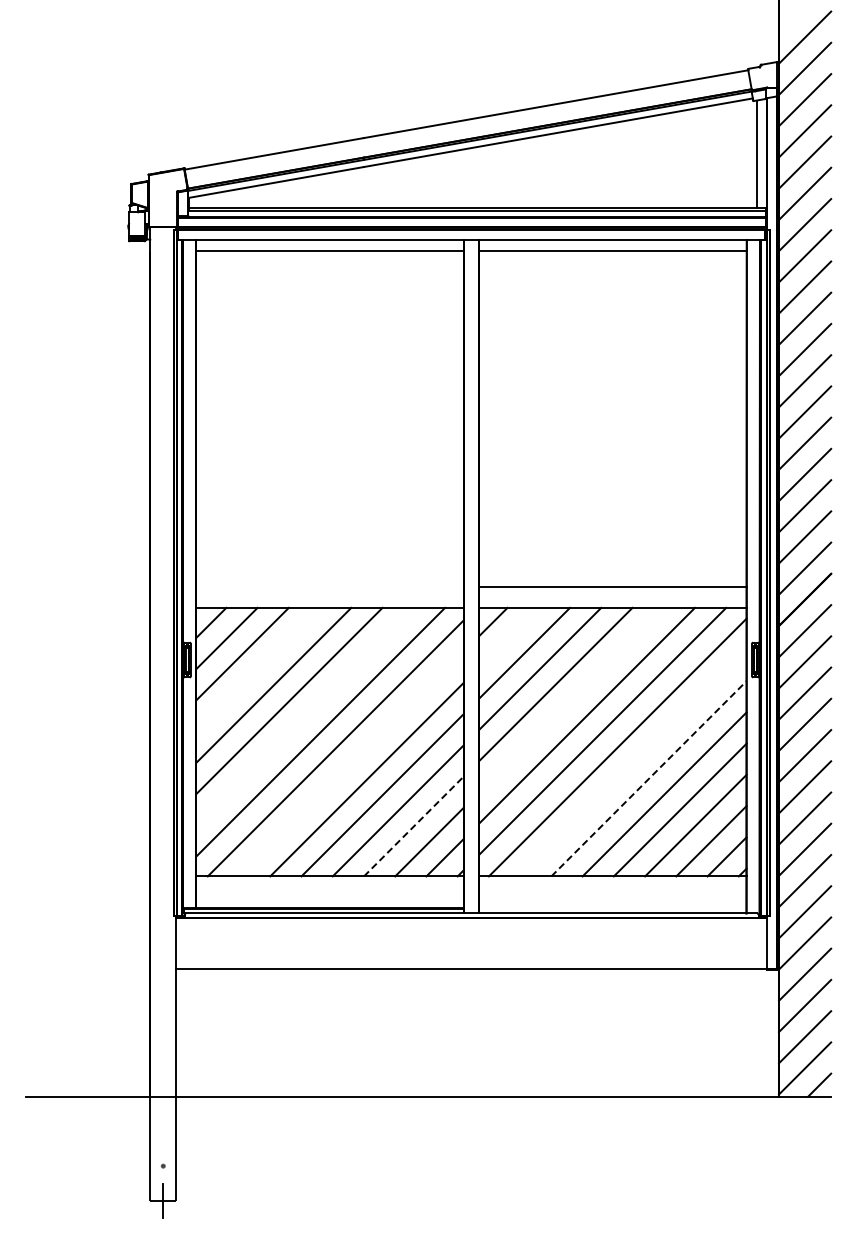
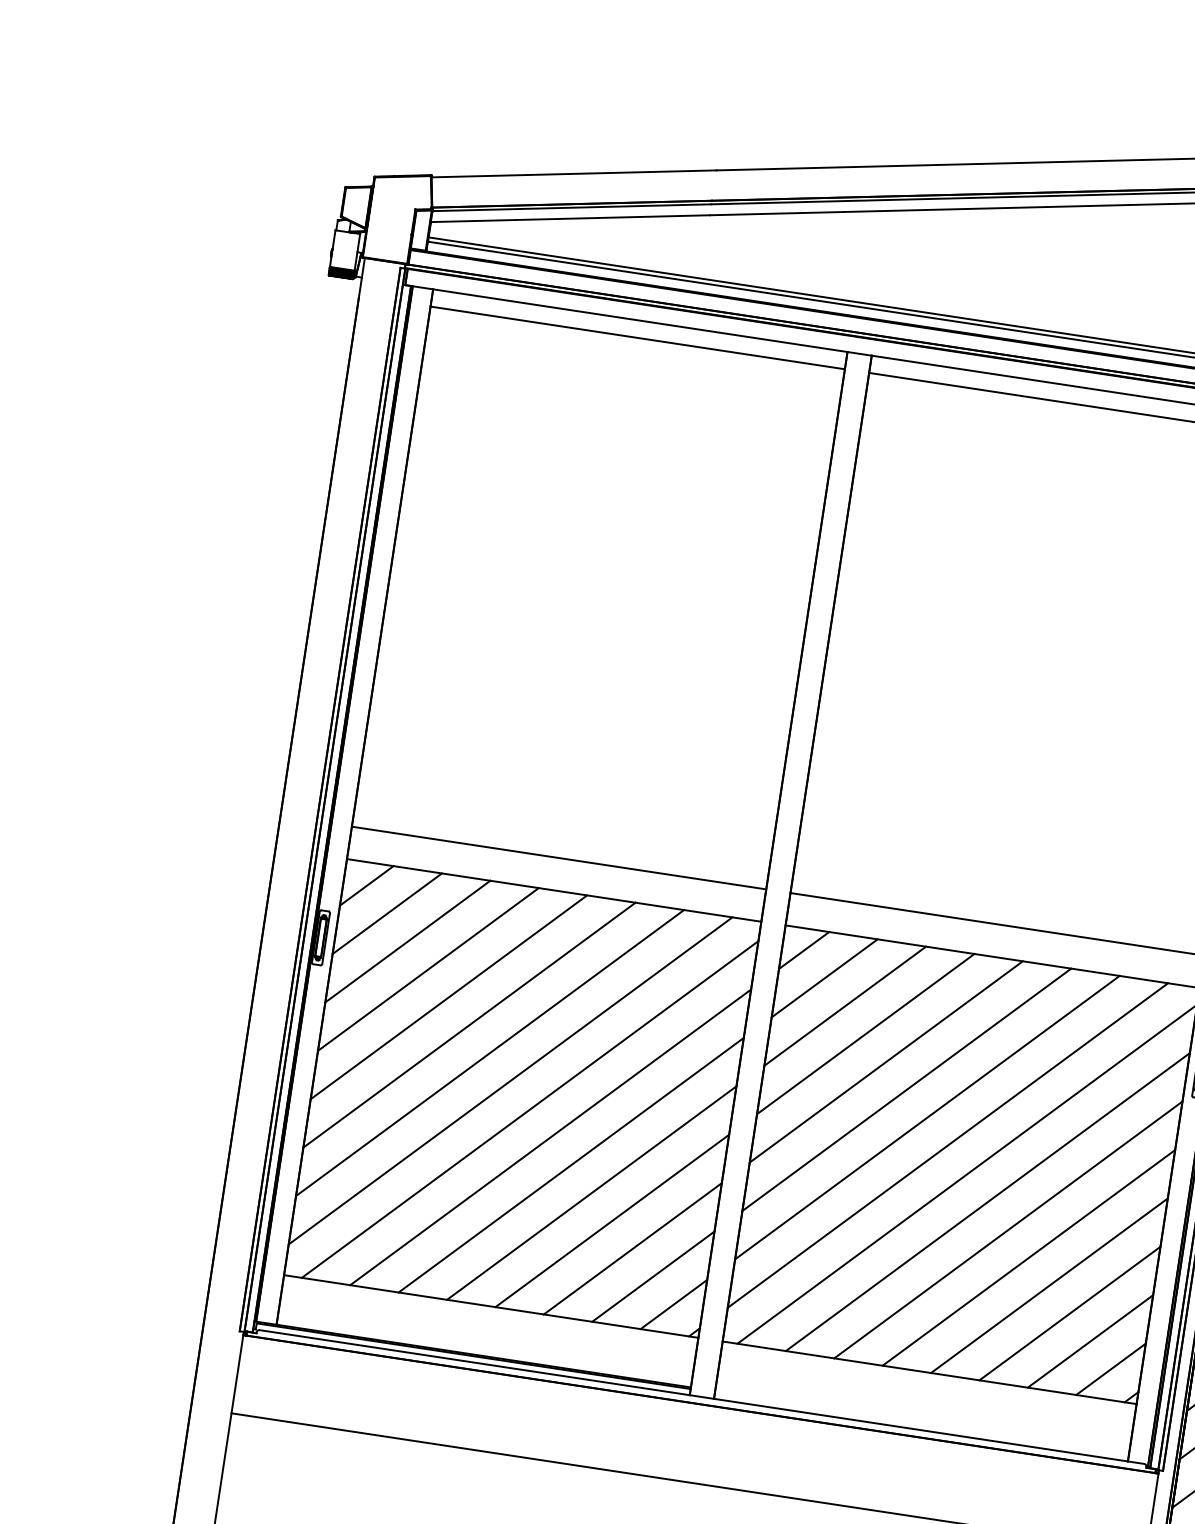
line: (329, 586) -> (558, 857), added
line: (508, 637) -> (823, 978), added
line: (258, 669) -> (428, 969), added
line: (571, 699) -> (906, 1088), added
line: (304, 716) -> (489, 1052), added
line: (633, 762) -> (988, 1201), added
line: (351, 763) -> (550, 1136), added
line: (649, 778) -> (1009, 1229), dashed -> solid
line: (413, 826) -> (632, 1248), dashed -> solid

